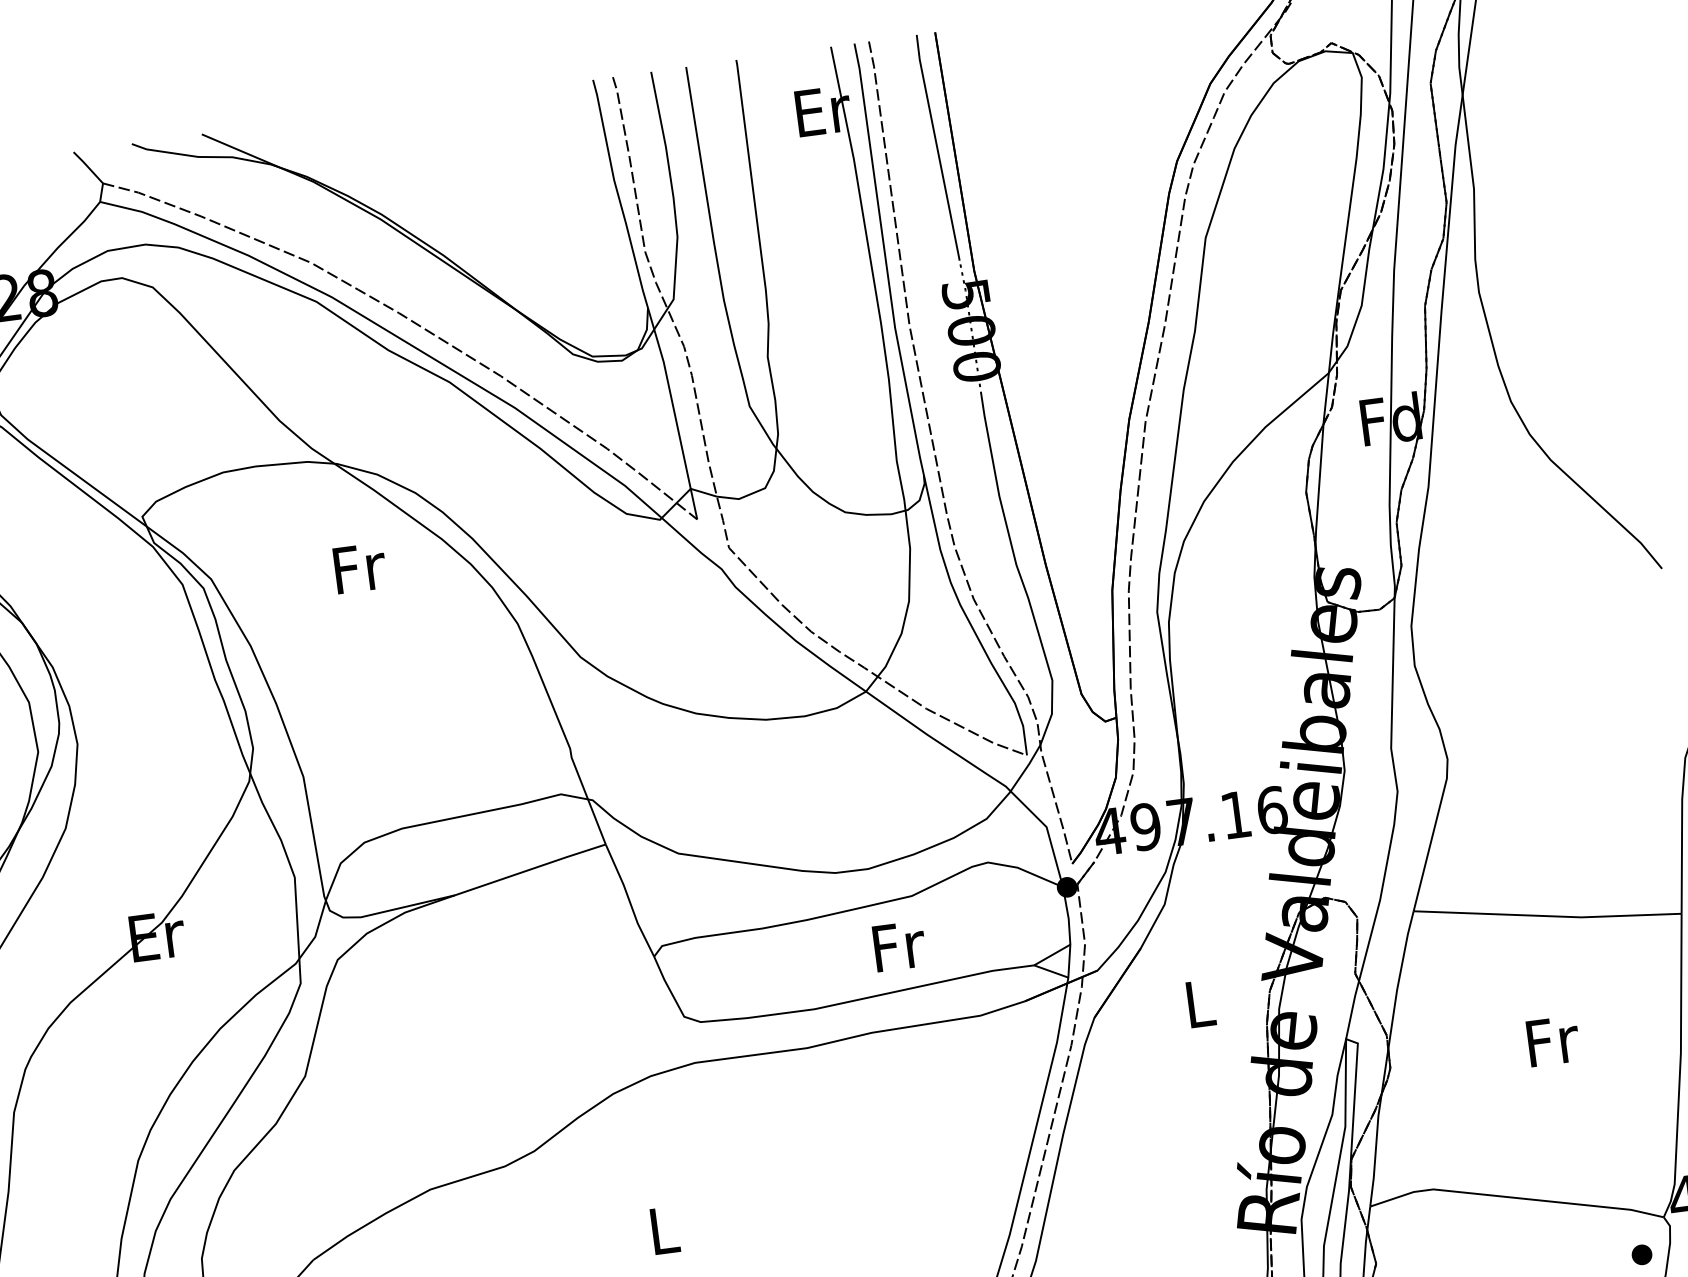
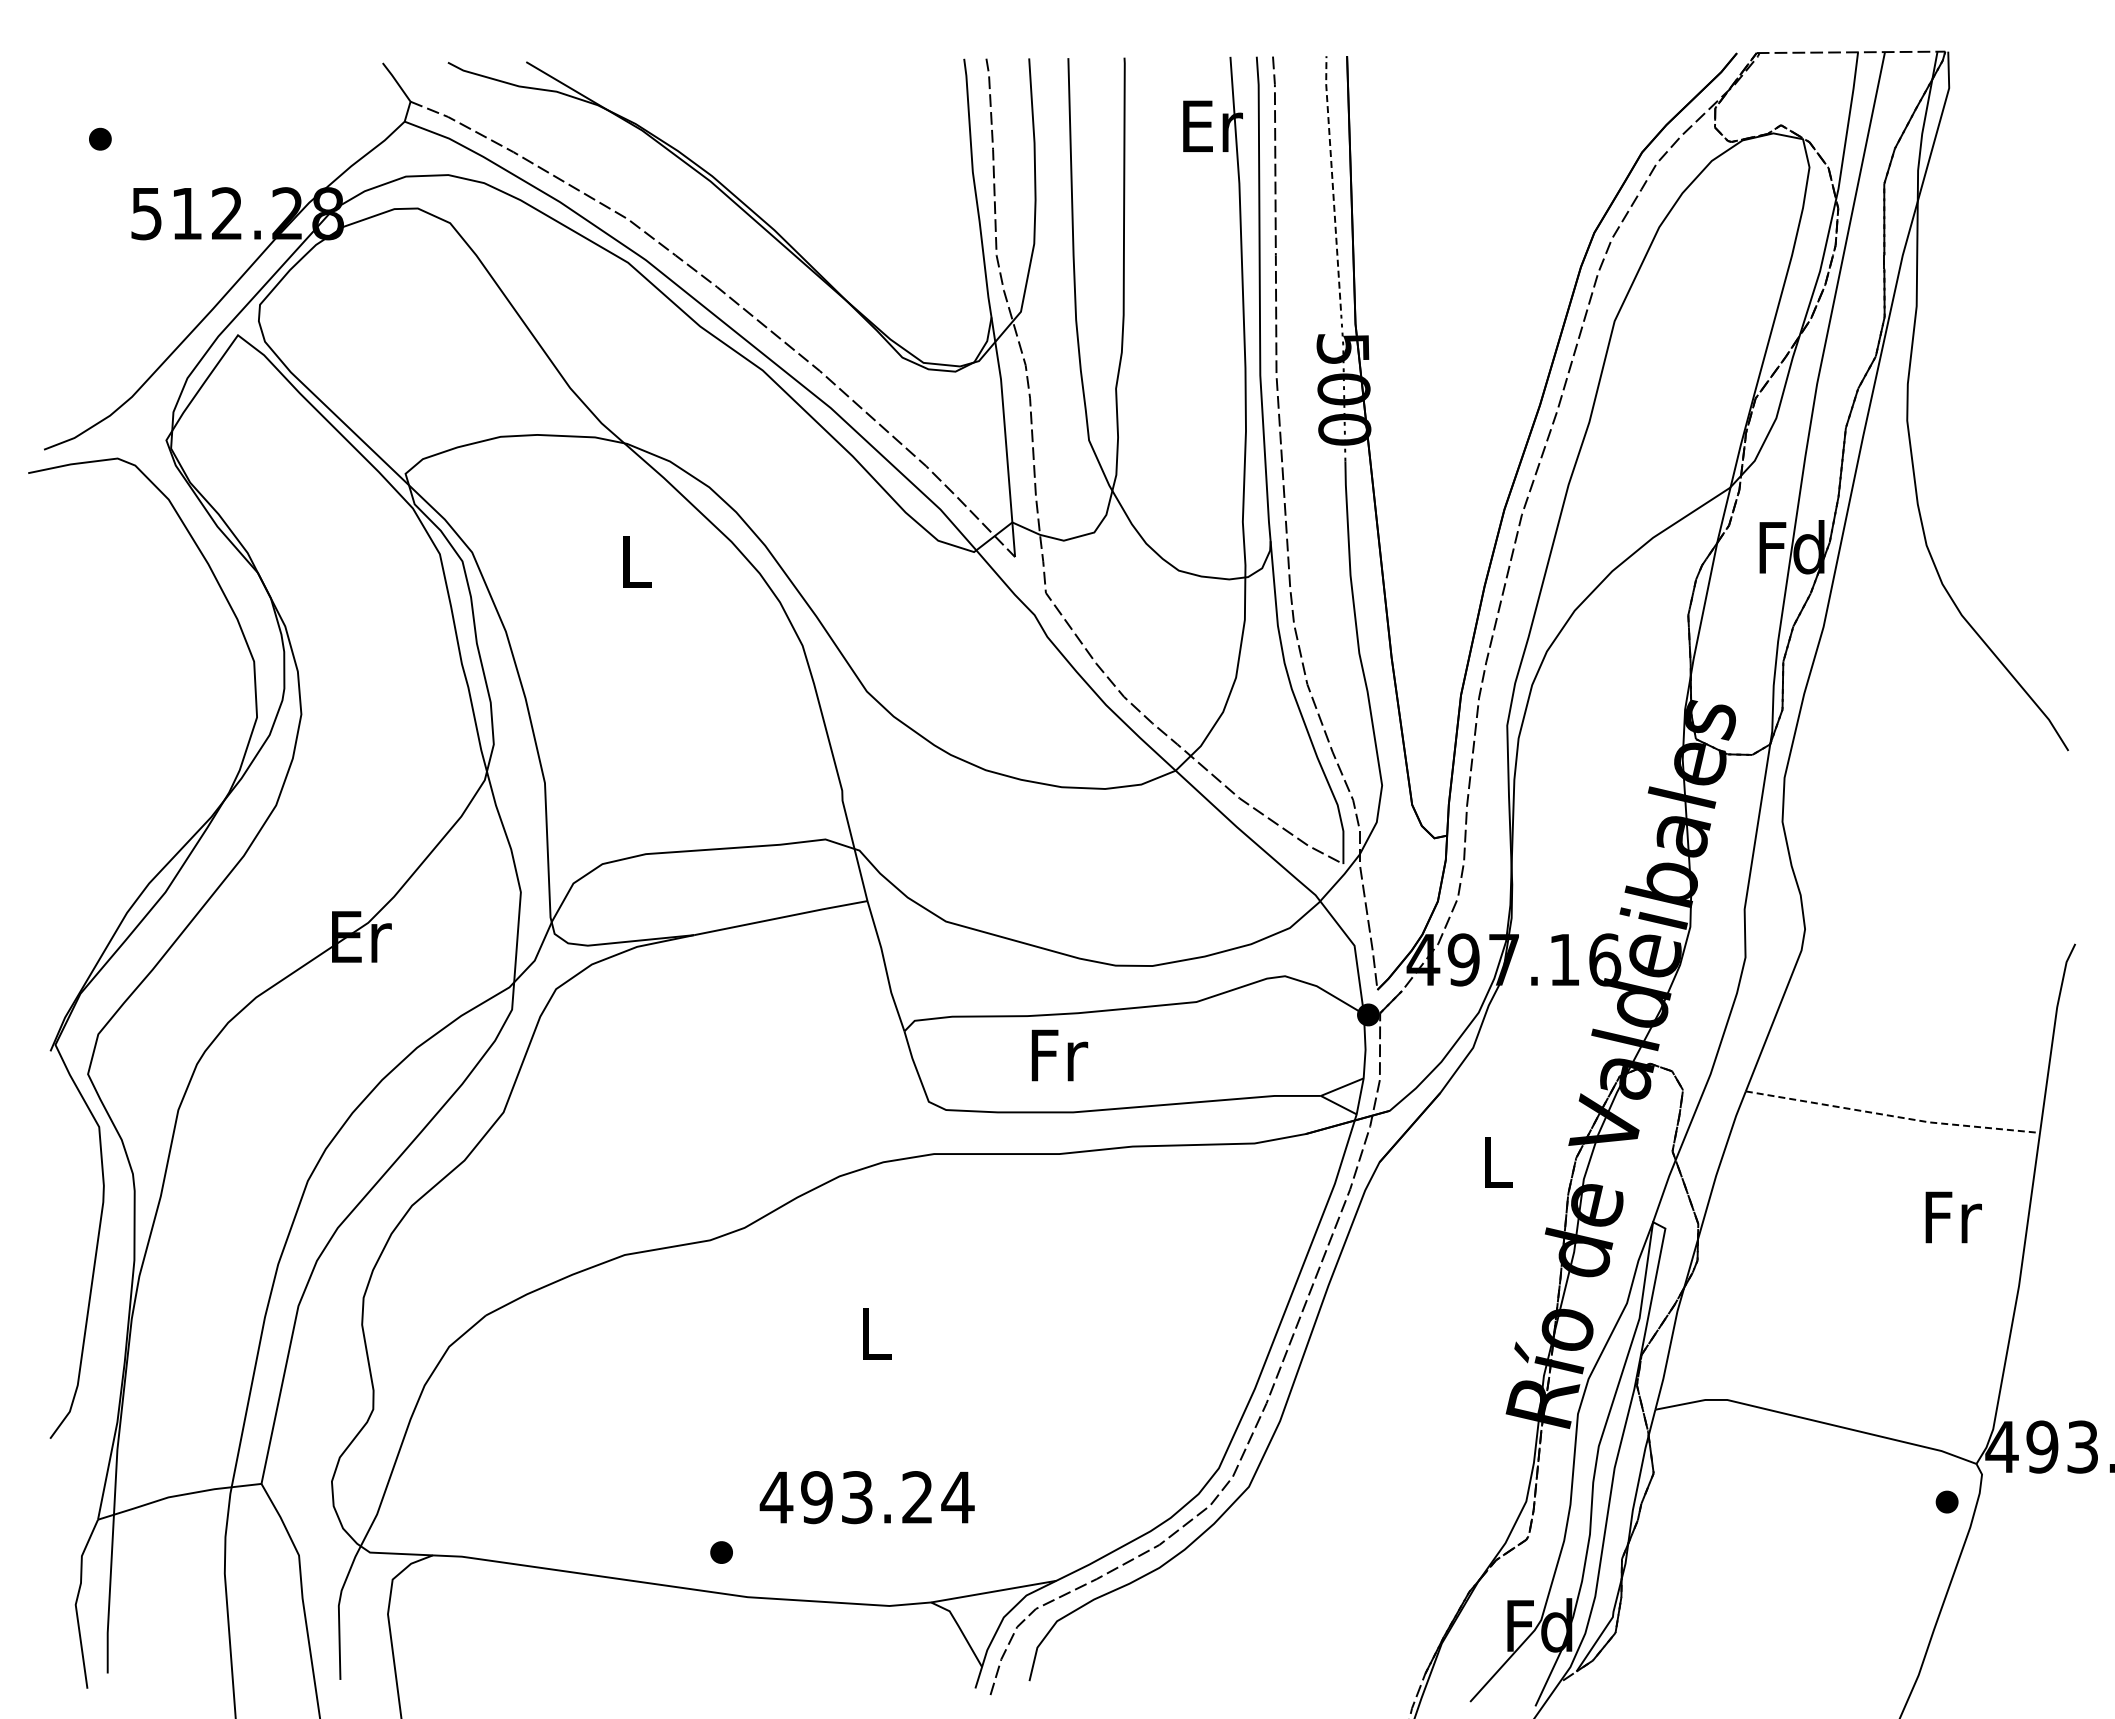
line: (937, 148) -> (1332, 183), solid -> dashed
text: (360, 567) -> (637, 561), Fr -> L
line: (1547, 916) -> (1892, 1116), solid -> dashed
text: (899, 946) -> (1059, 1055), moved
text: (1553, 1041) -> (1953, 1217), moved

